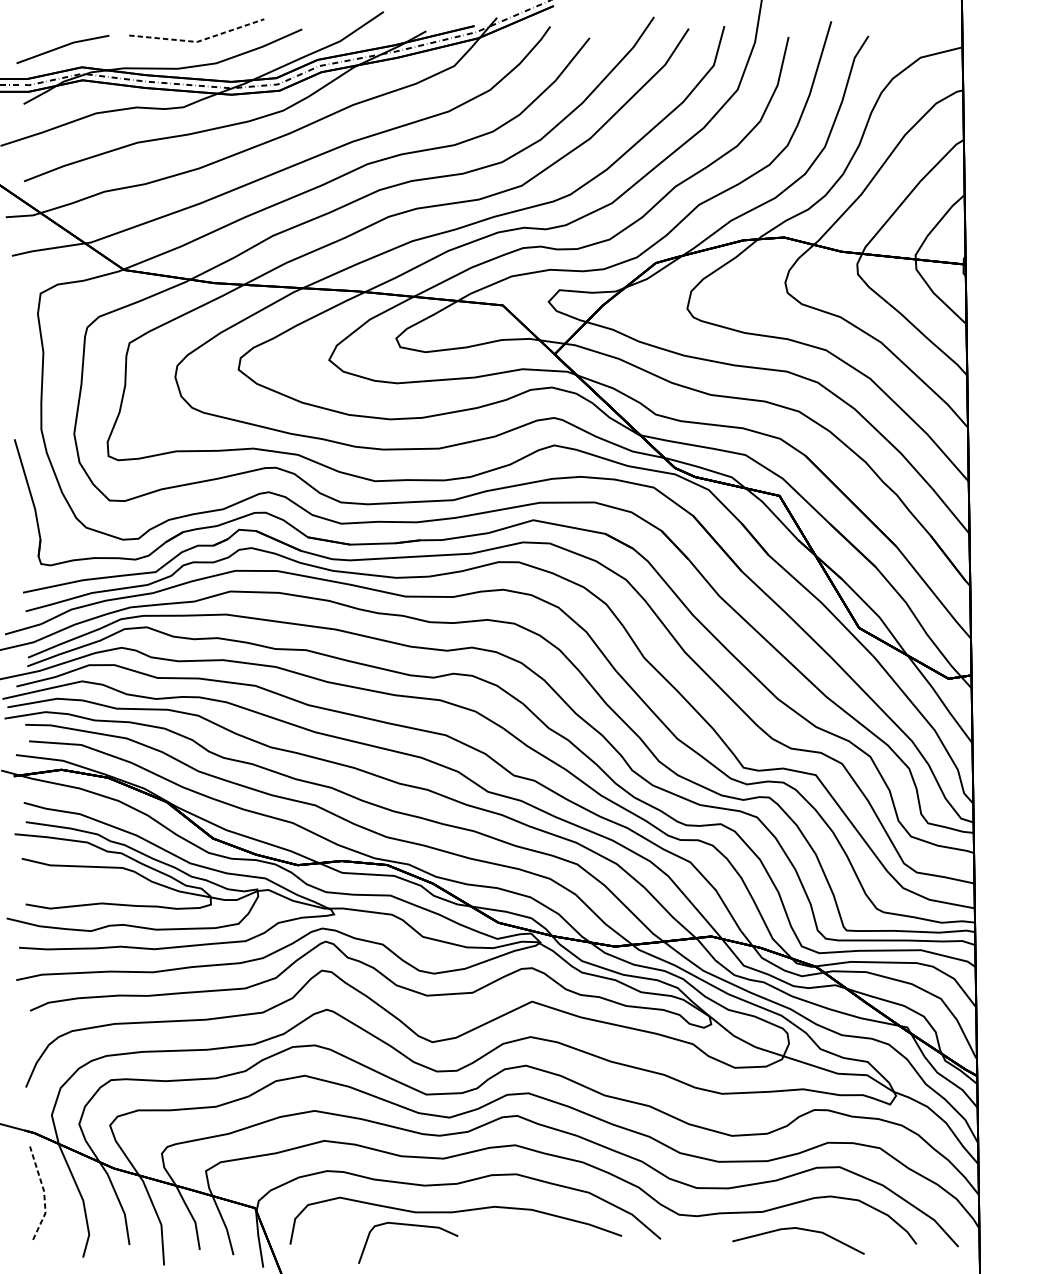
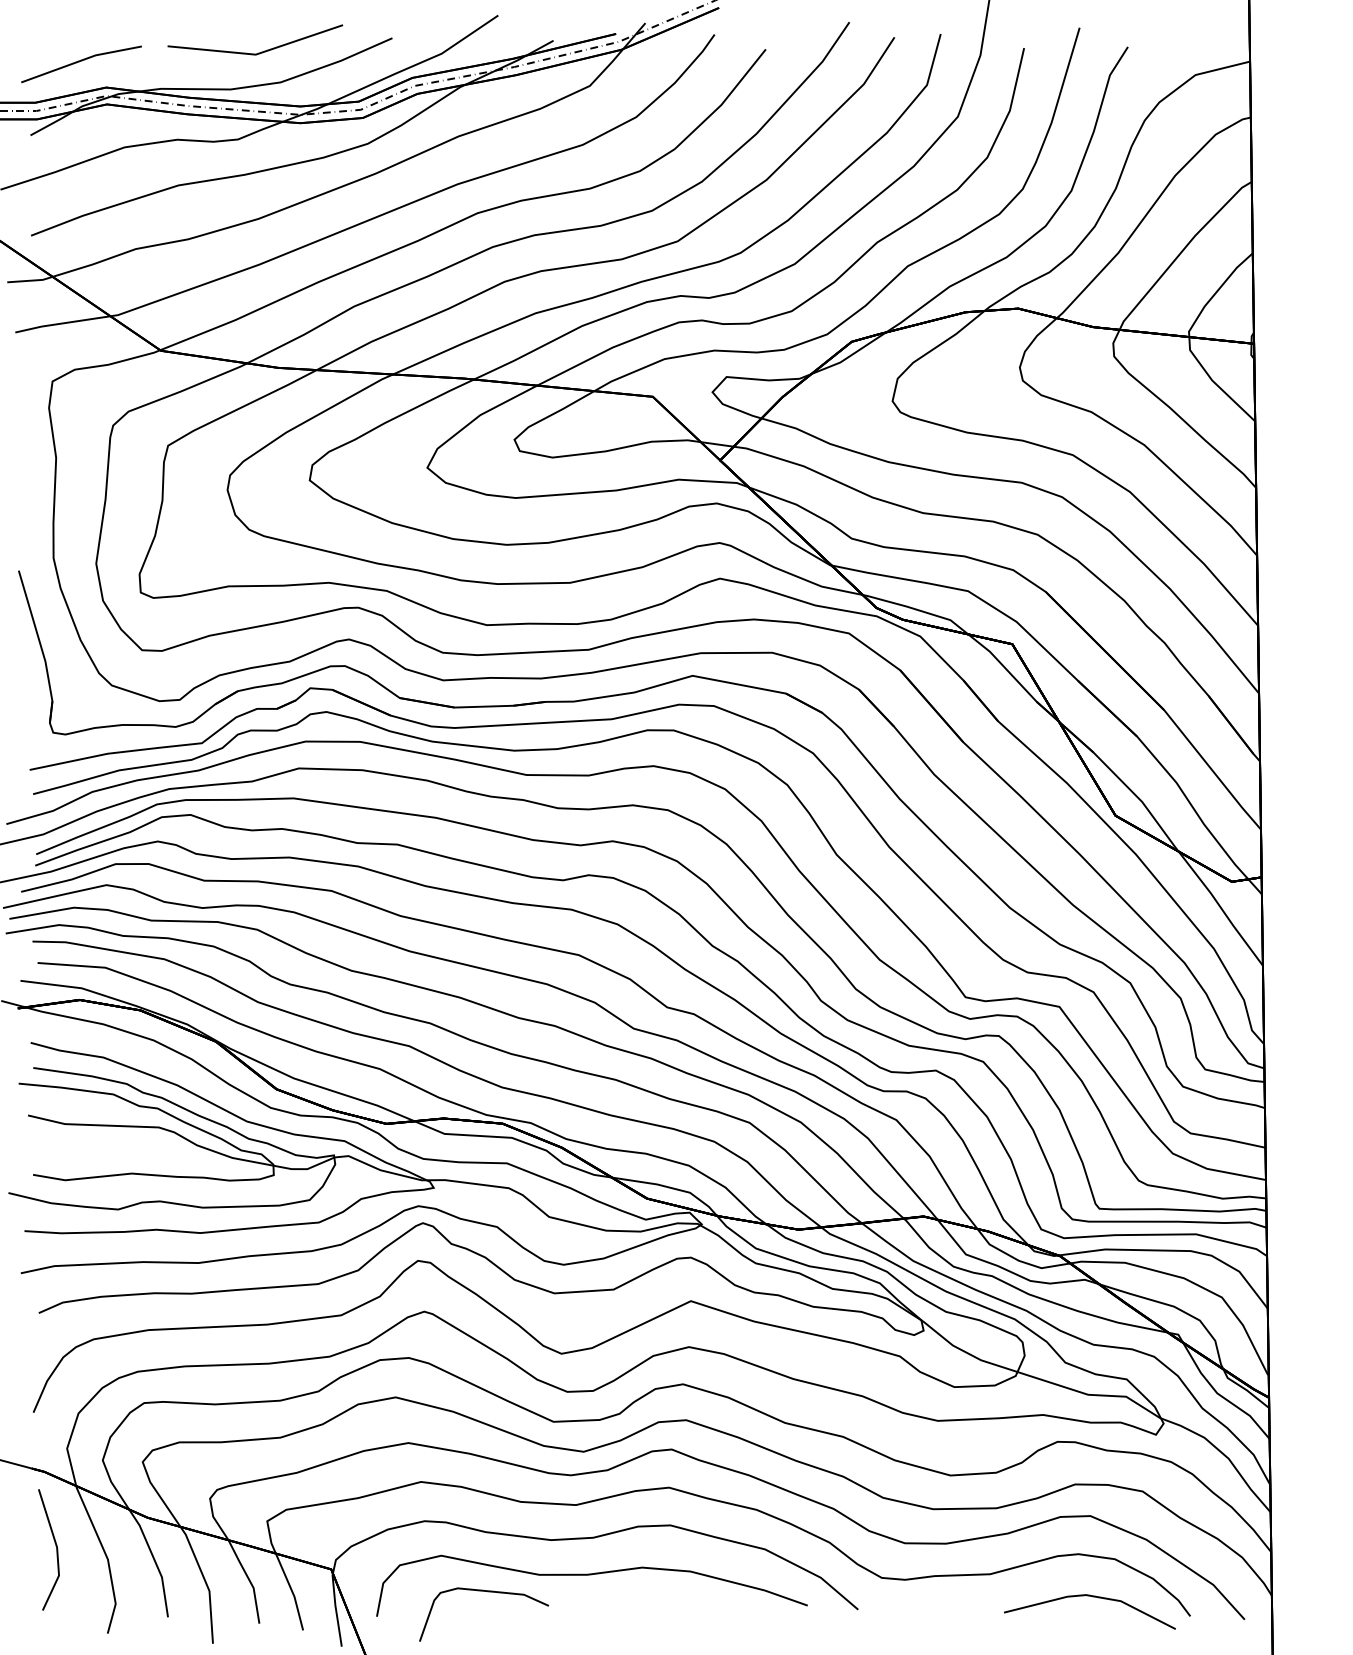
line: (198, 41) -> (257, 54), dashed -> solid
line: (44, 1193) -> (57, 1550), dashed -> solid
curve: (410, 1225) -> (487, 1592), moved
line: (800, 1229) -> (1092, 1597), moved

